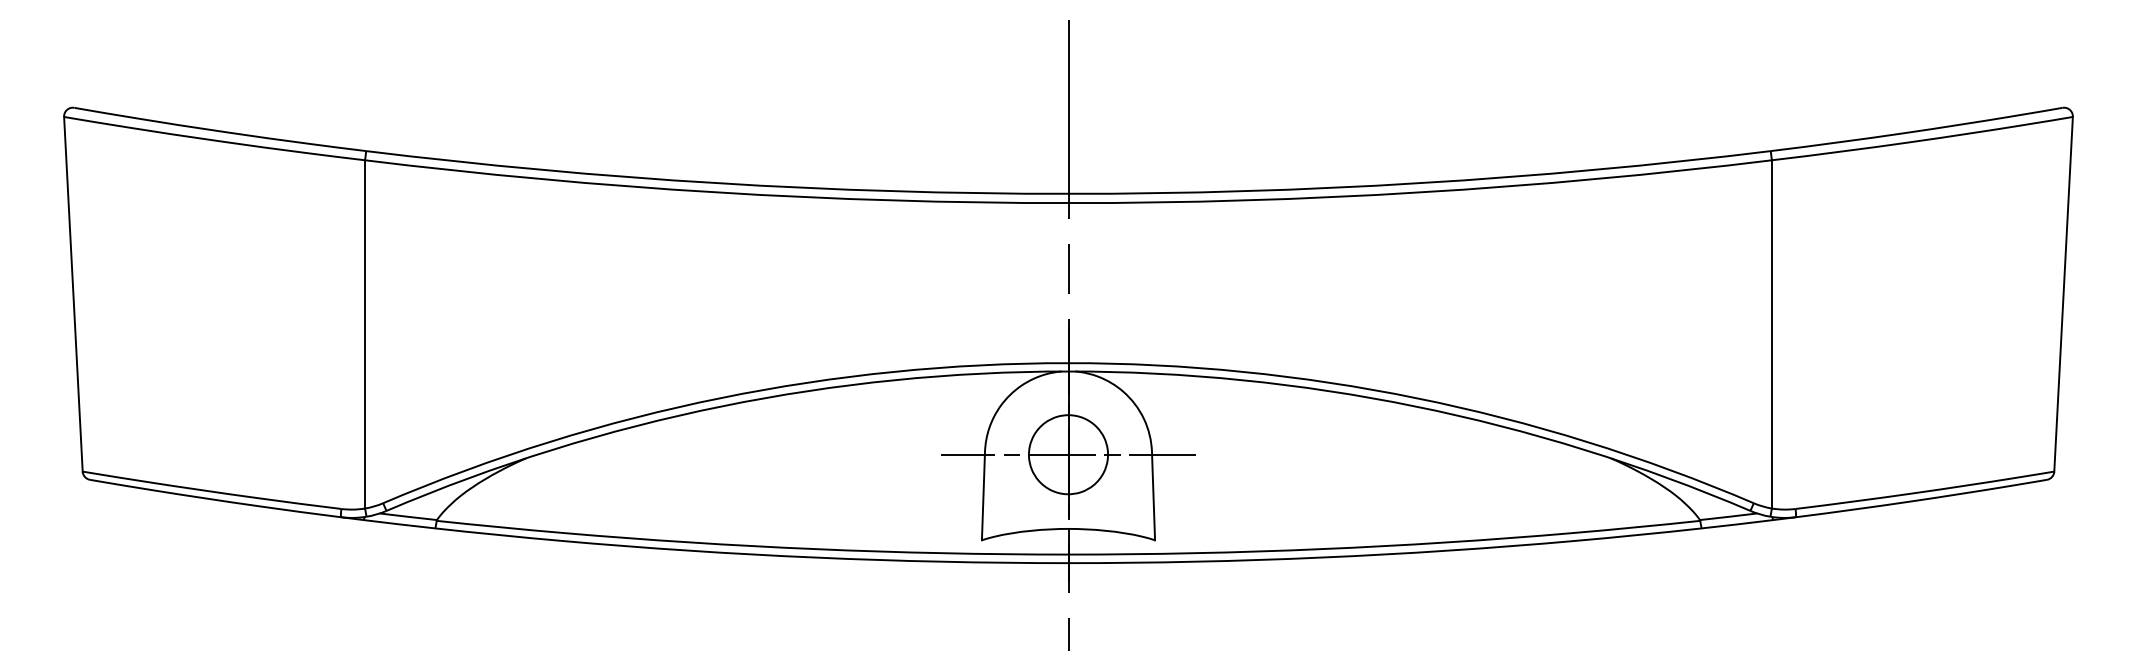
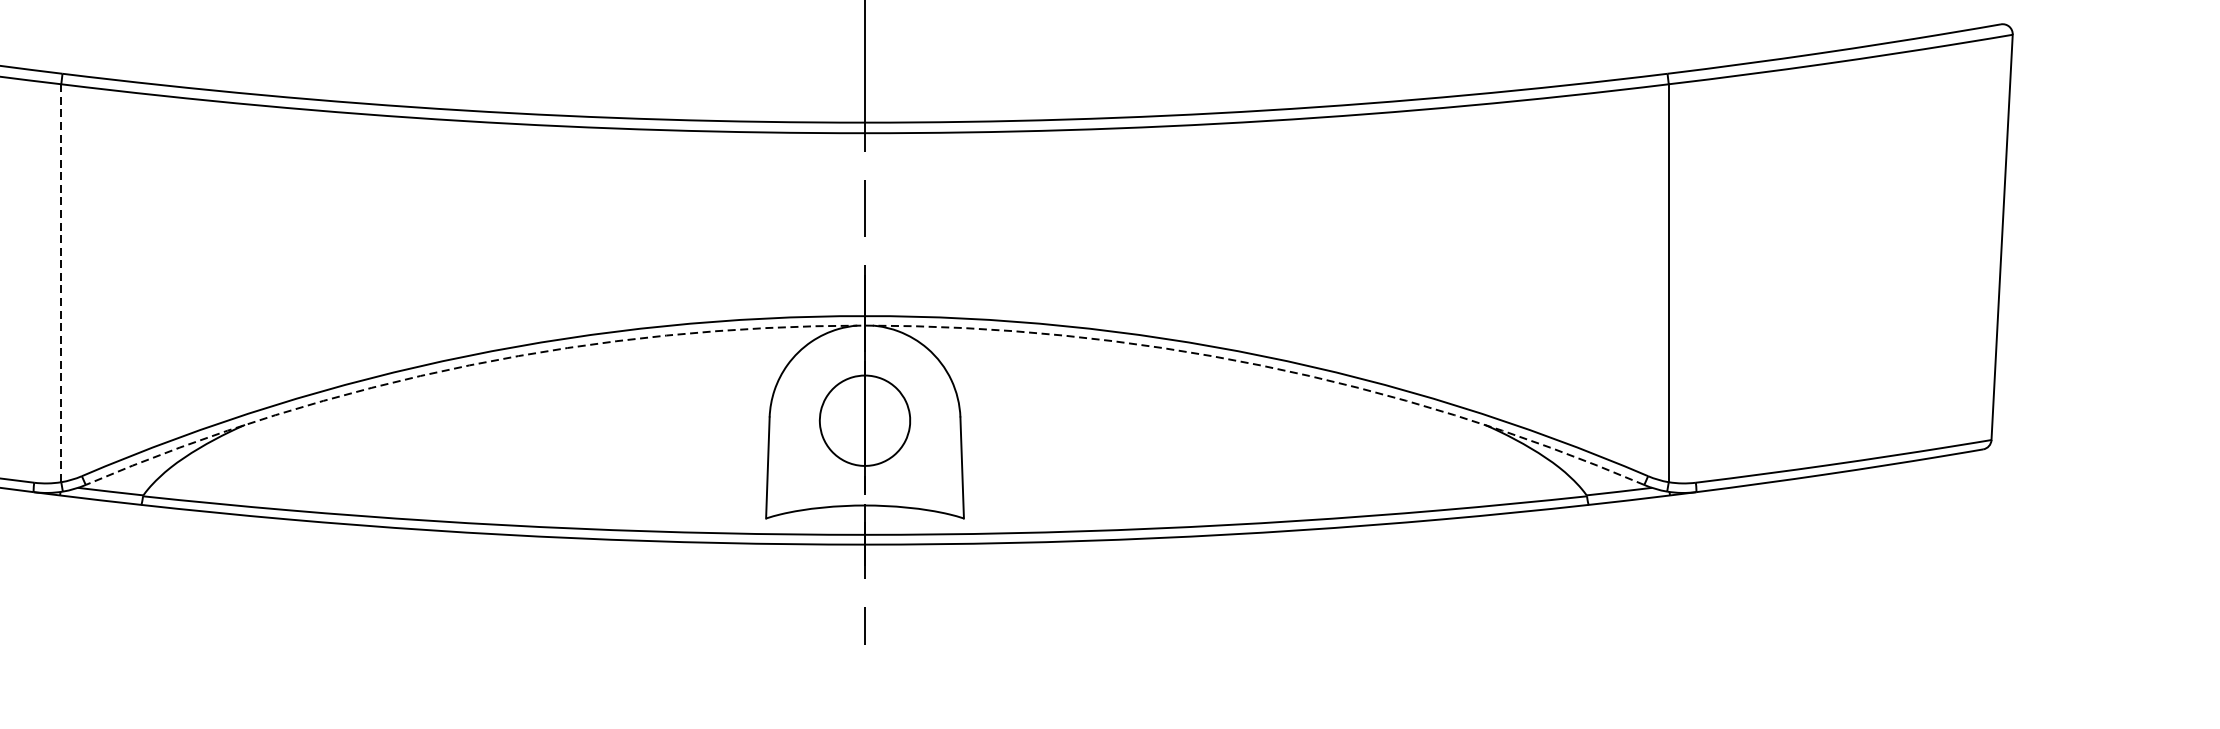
line: (365, 334) -> (61, 283), solid -> dashed
arc: (1068, 371) -> (865, 325), solid -> dashed
line: (1068, 454) -> (865, 420), removed

